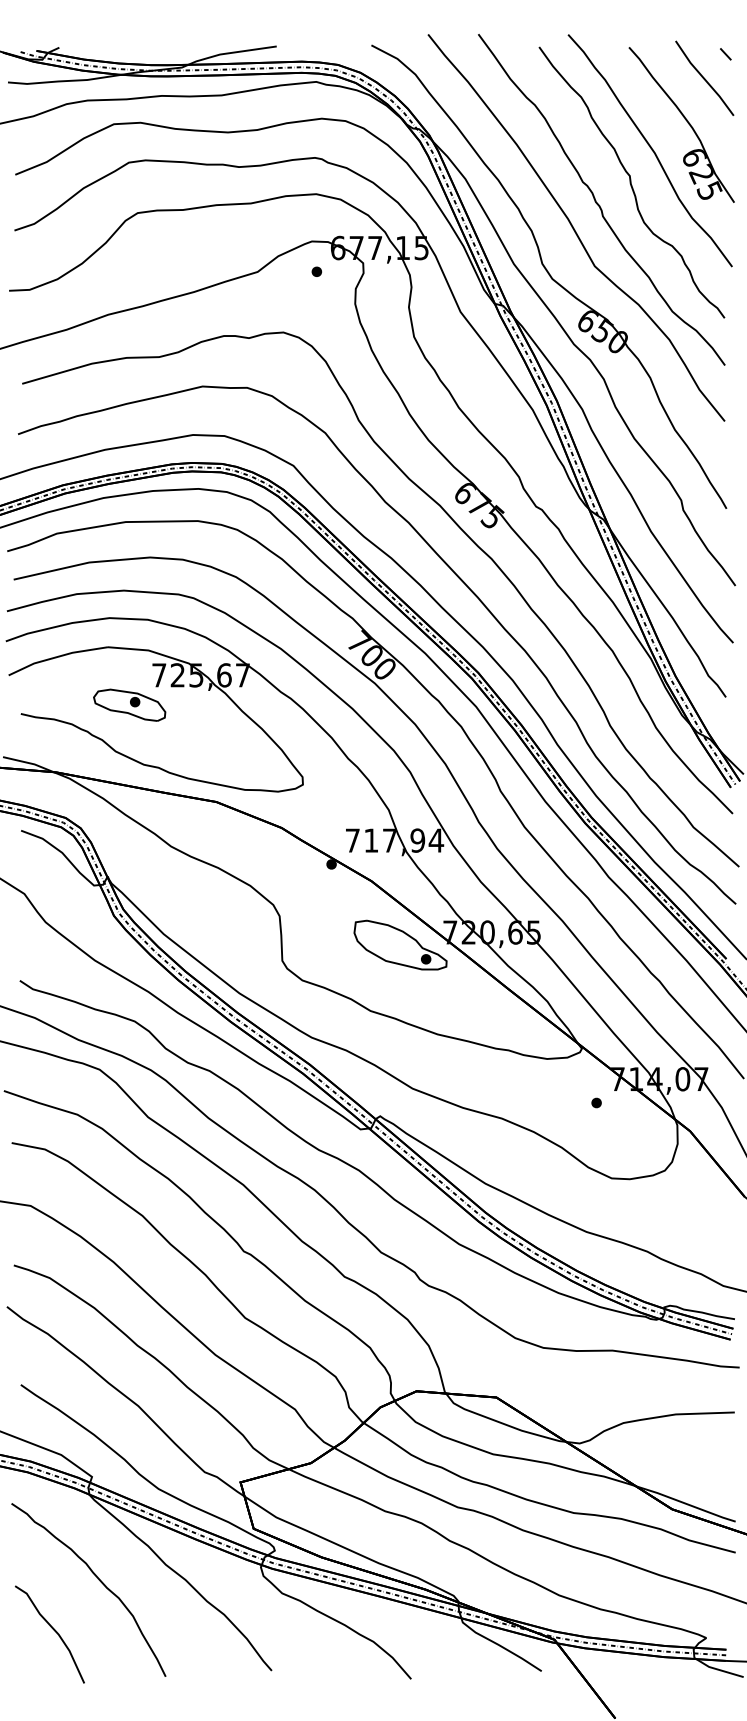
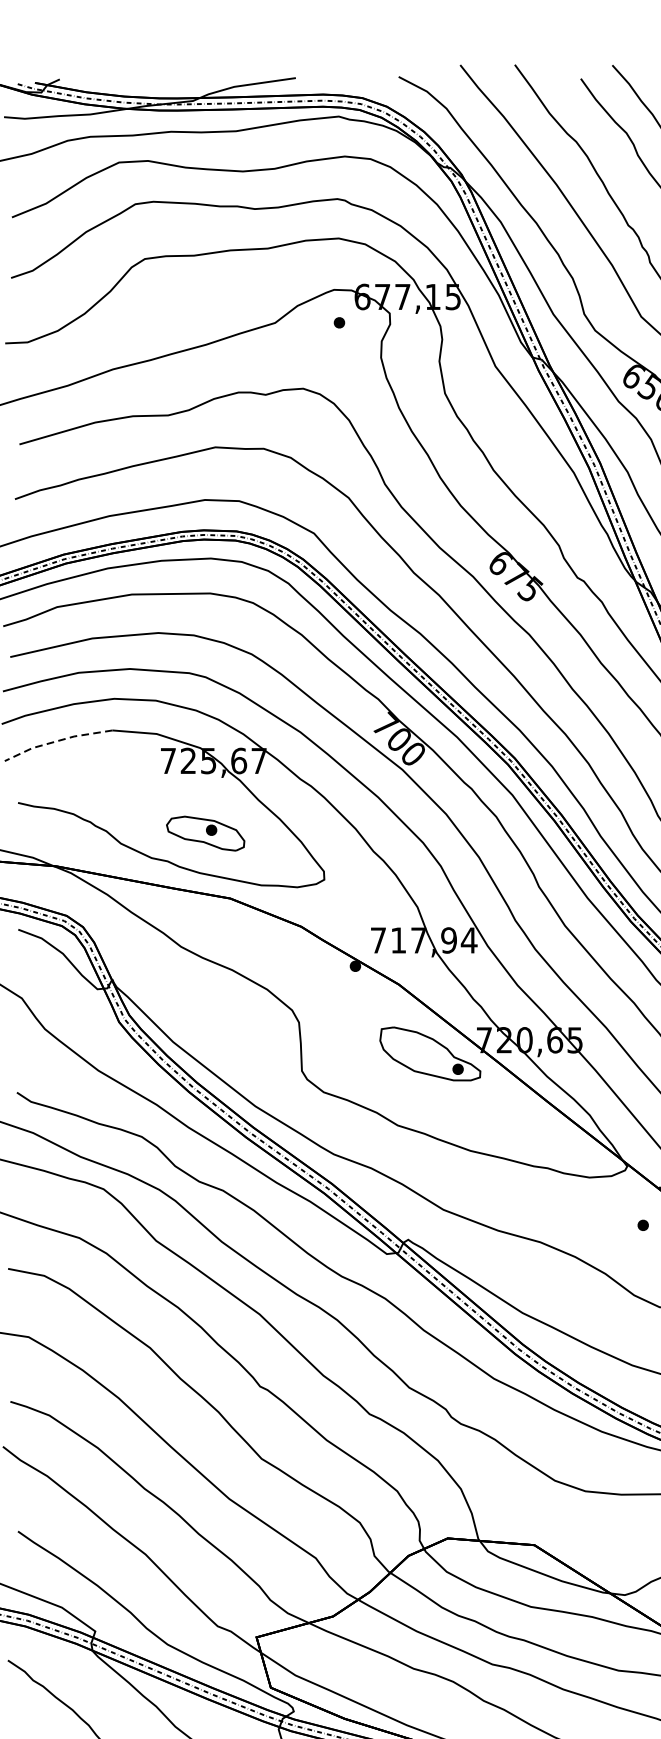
line: (56, 657) -> (56, 741), solid -> dashed
part: (129, 704) -> (205, 832), moved

